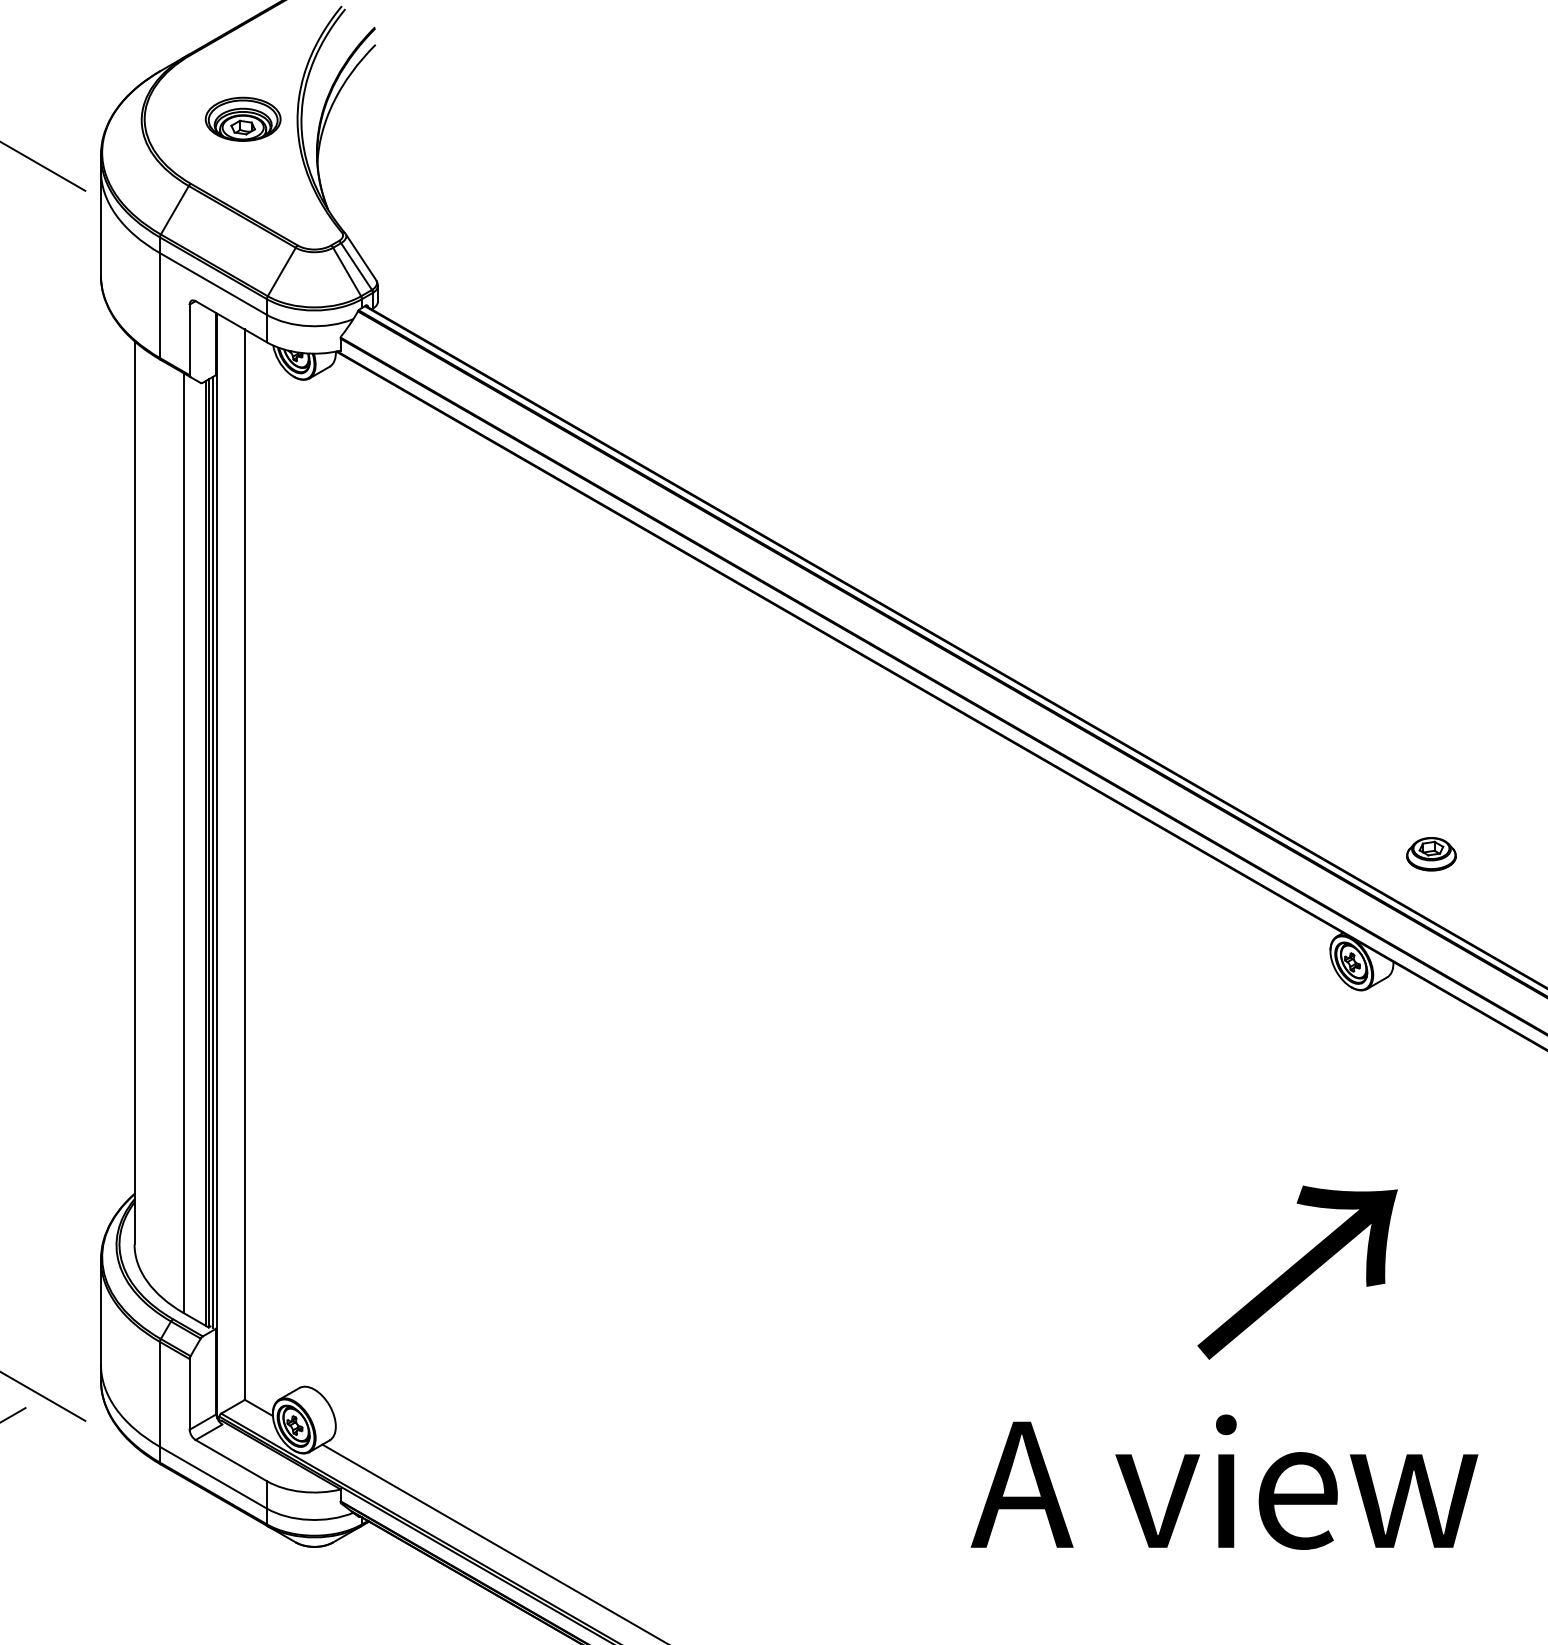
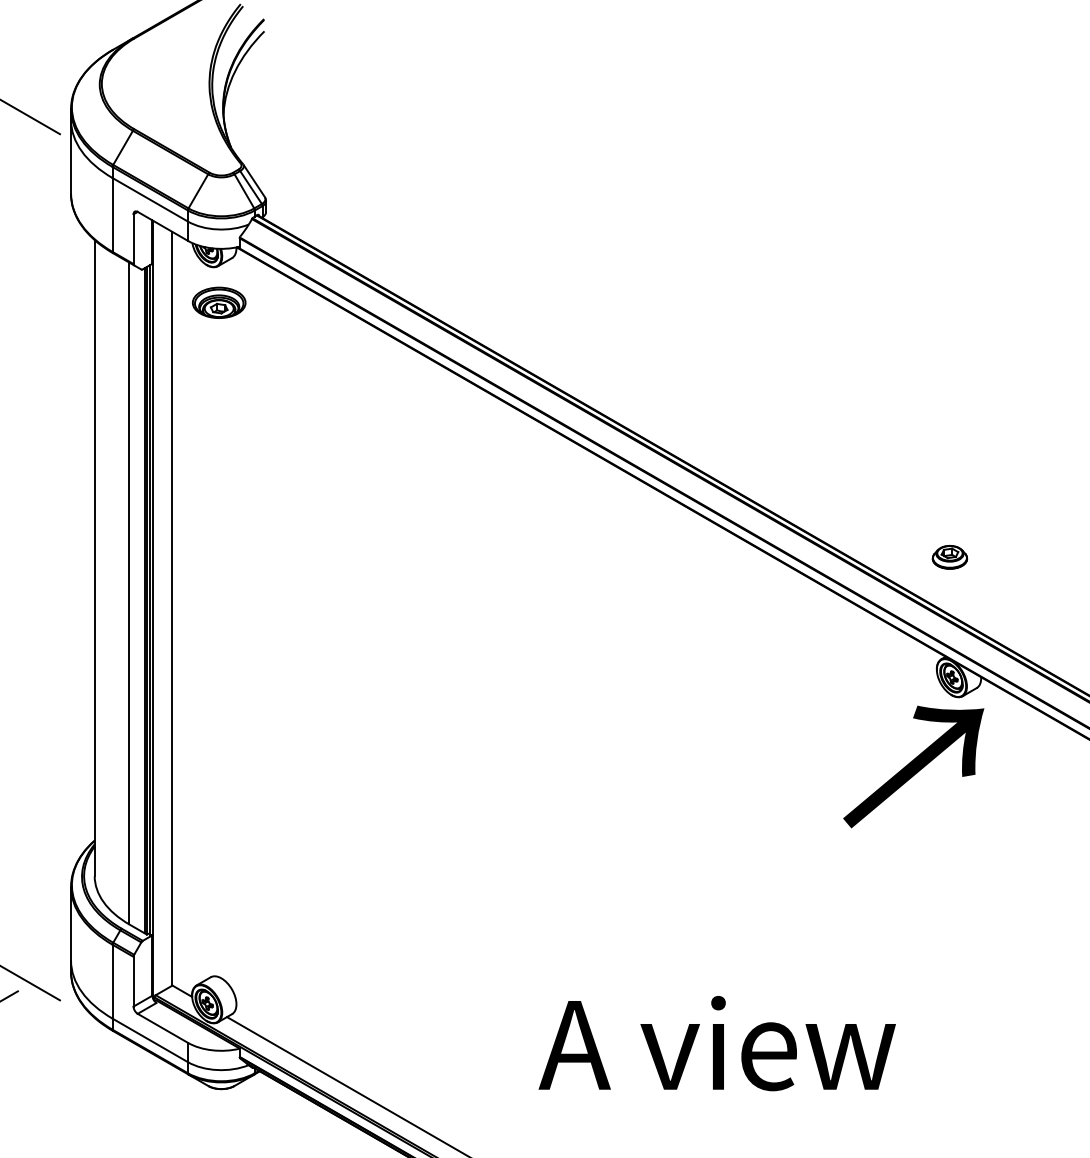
part: (243, 118) -> (219, 302), moved
part: (1430, 854) -> (949, 557), moved
text: (1297, 1271) -> (913, 766), moved
text: (1223, 1482) -> (716, 1043), moved

